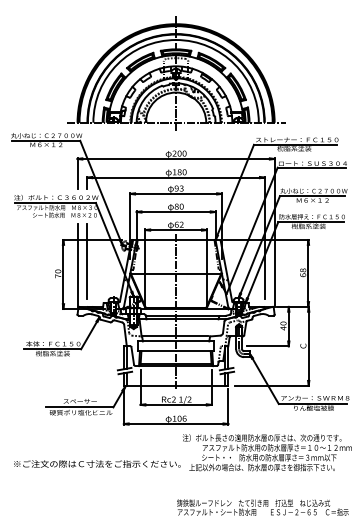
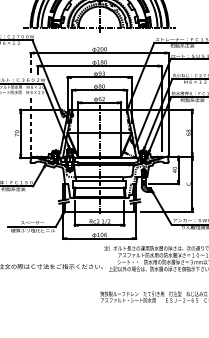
line: (77, 173) -> (30, 63), solid -> dashed
line: (87, 261) -> (37, 124), removed
line: (77, 265) -> (30, 127), solid -> dashed

